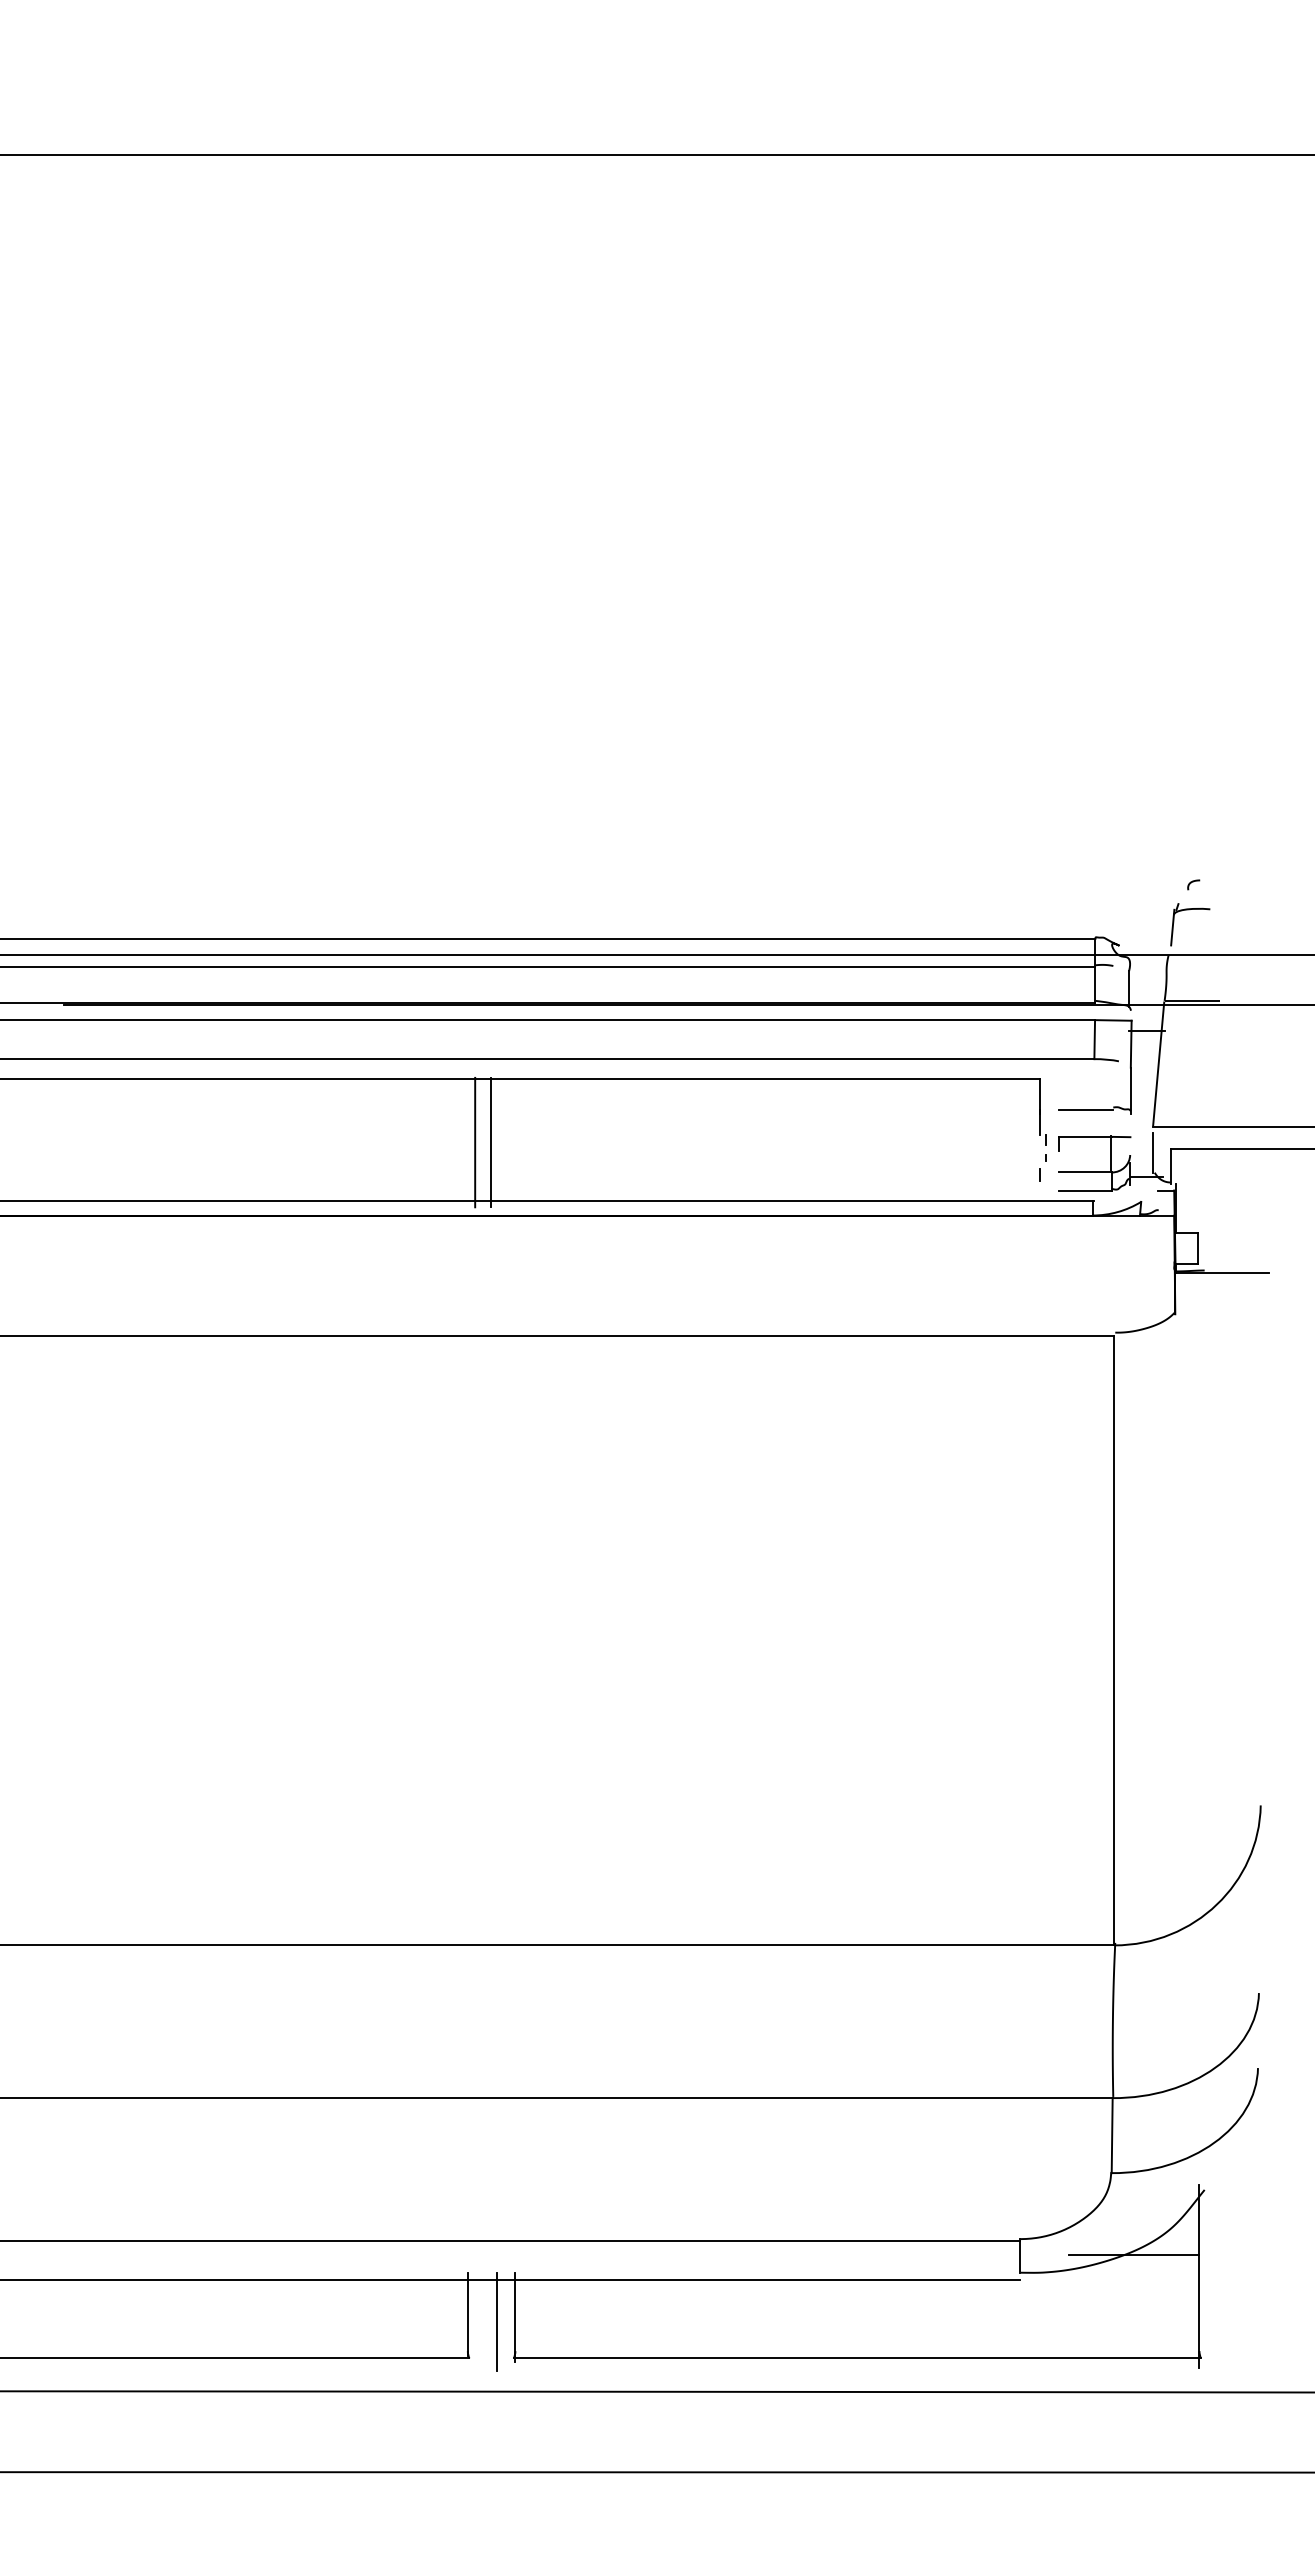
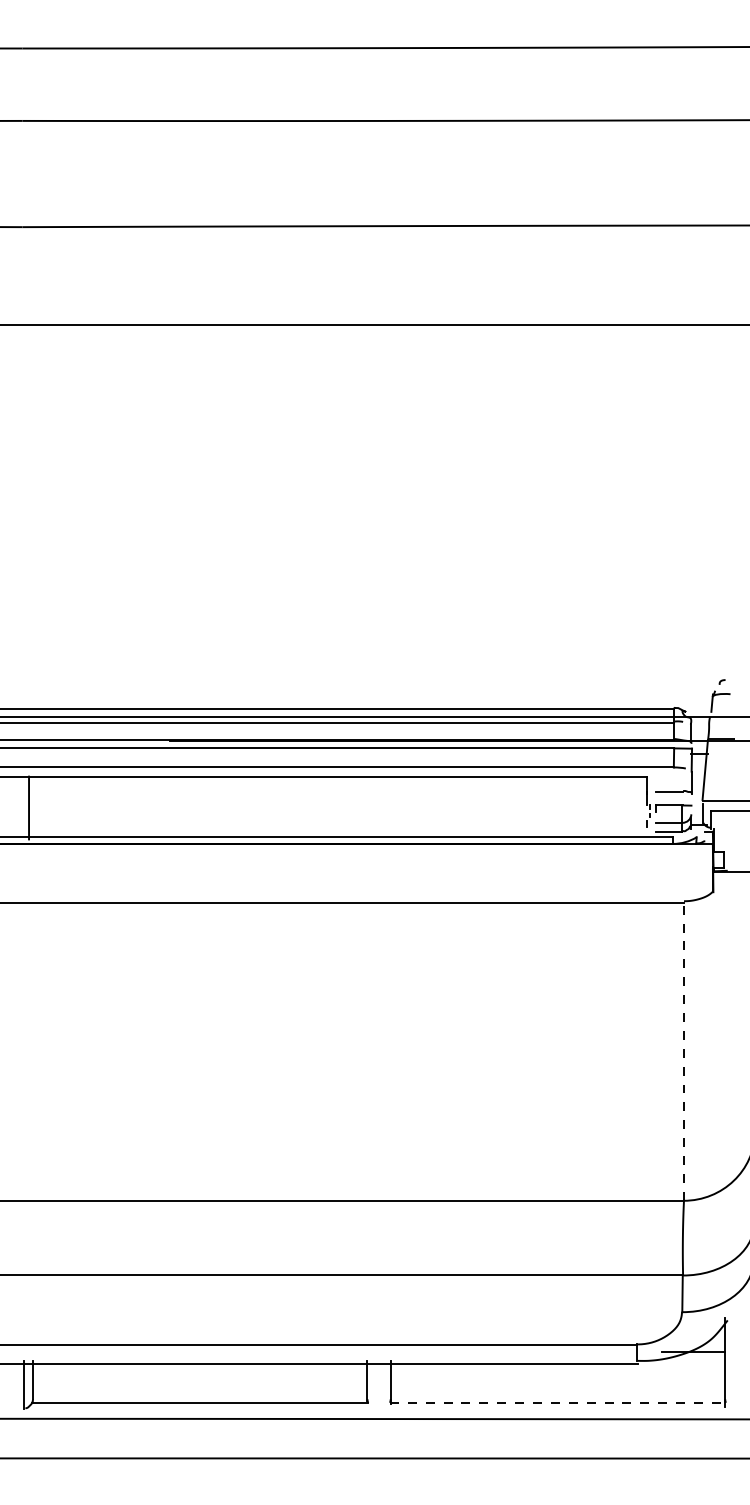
line: (476, 1141) -> (371, 807), removed
line: (490, 1141) -> (378, 807), removed
line: (1114, 1640) -> (683, 1051), solid -> dashed
line: (496, 2321) -> (381, 1384), removed
line: (858, 2357) -> (558, 1402), solid -> dashed

